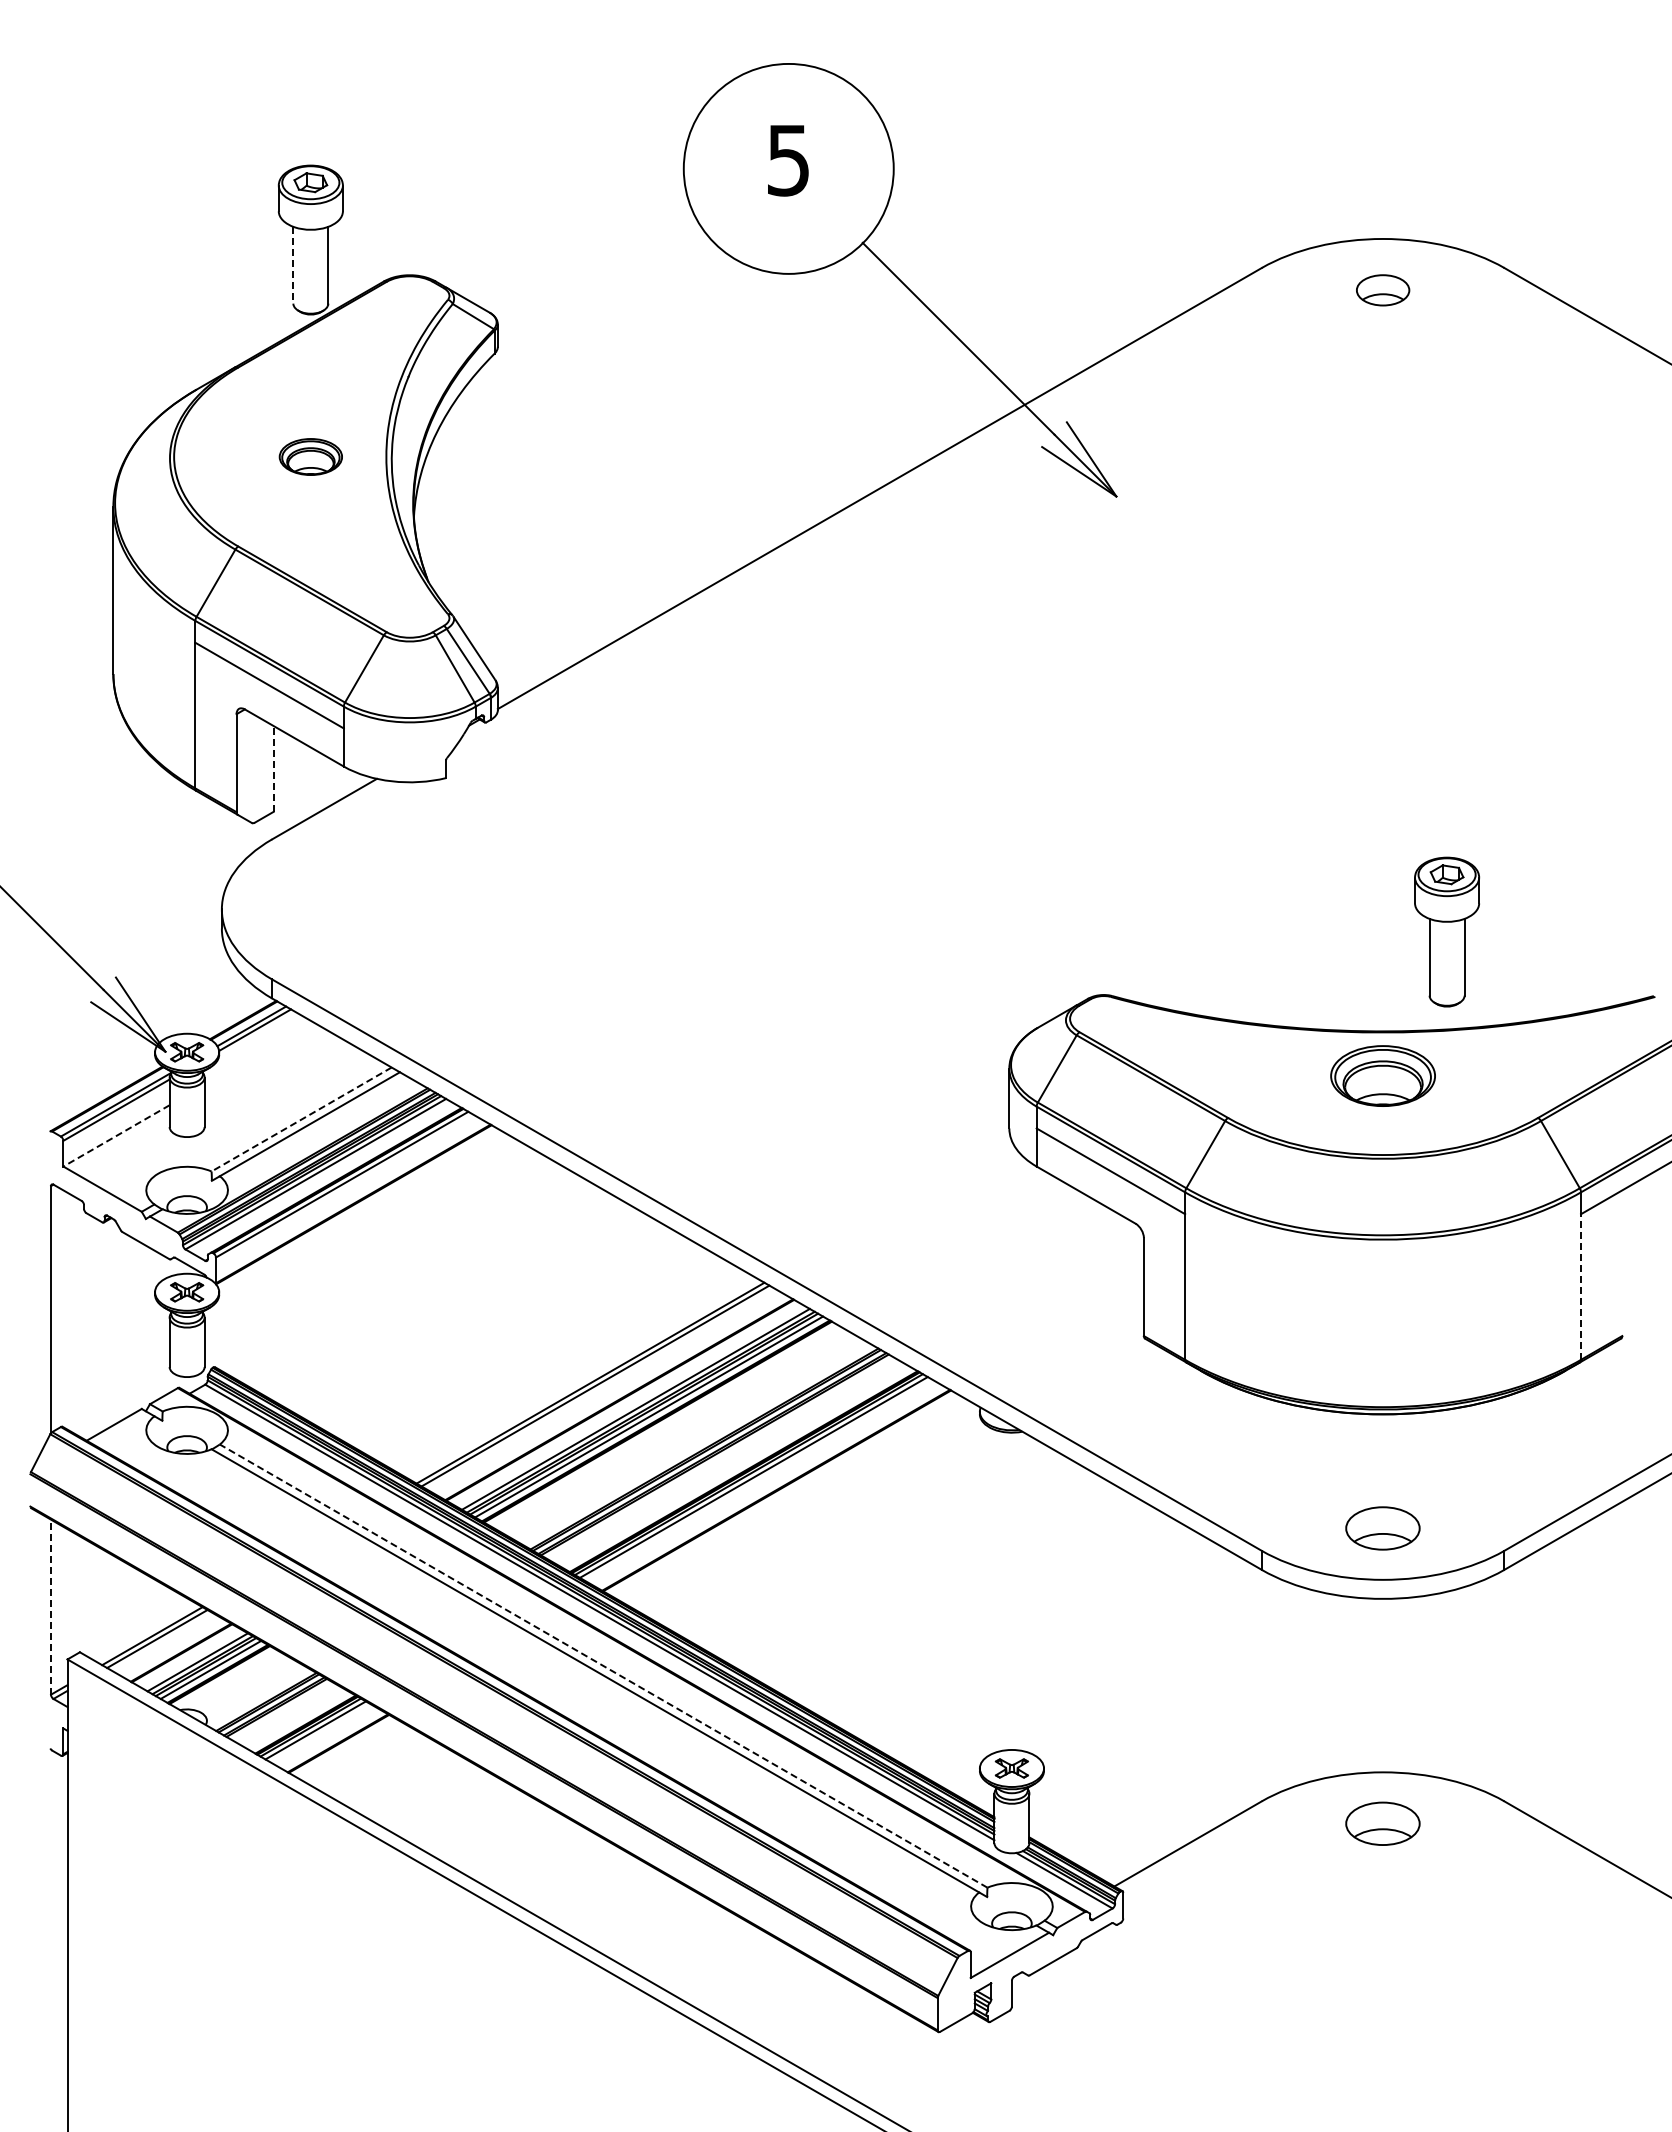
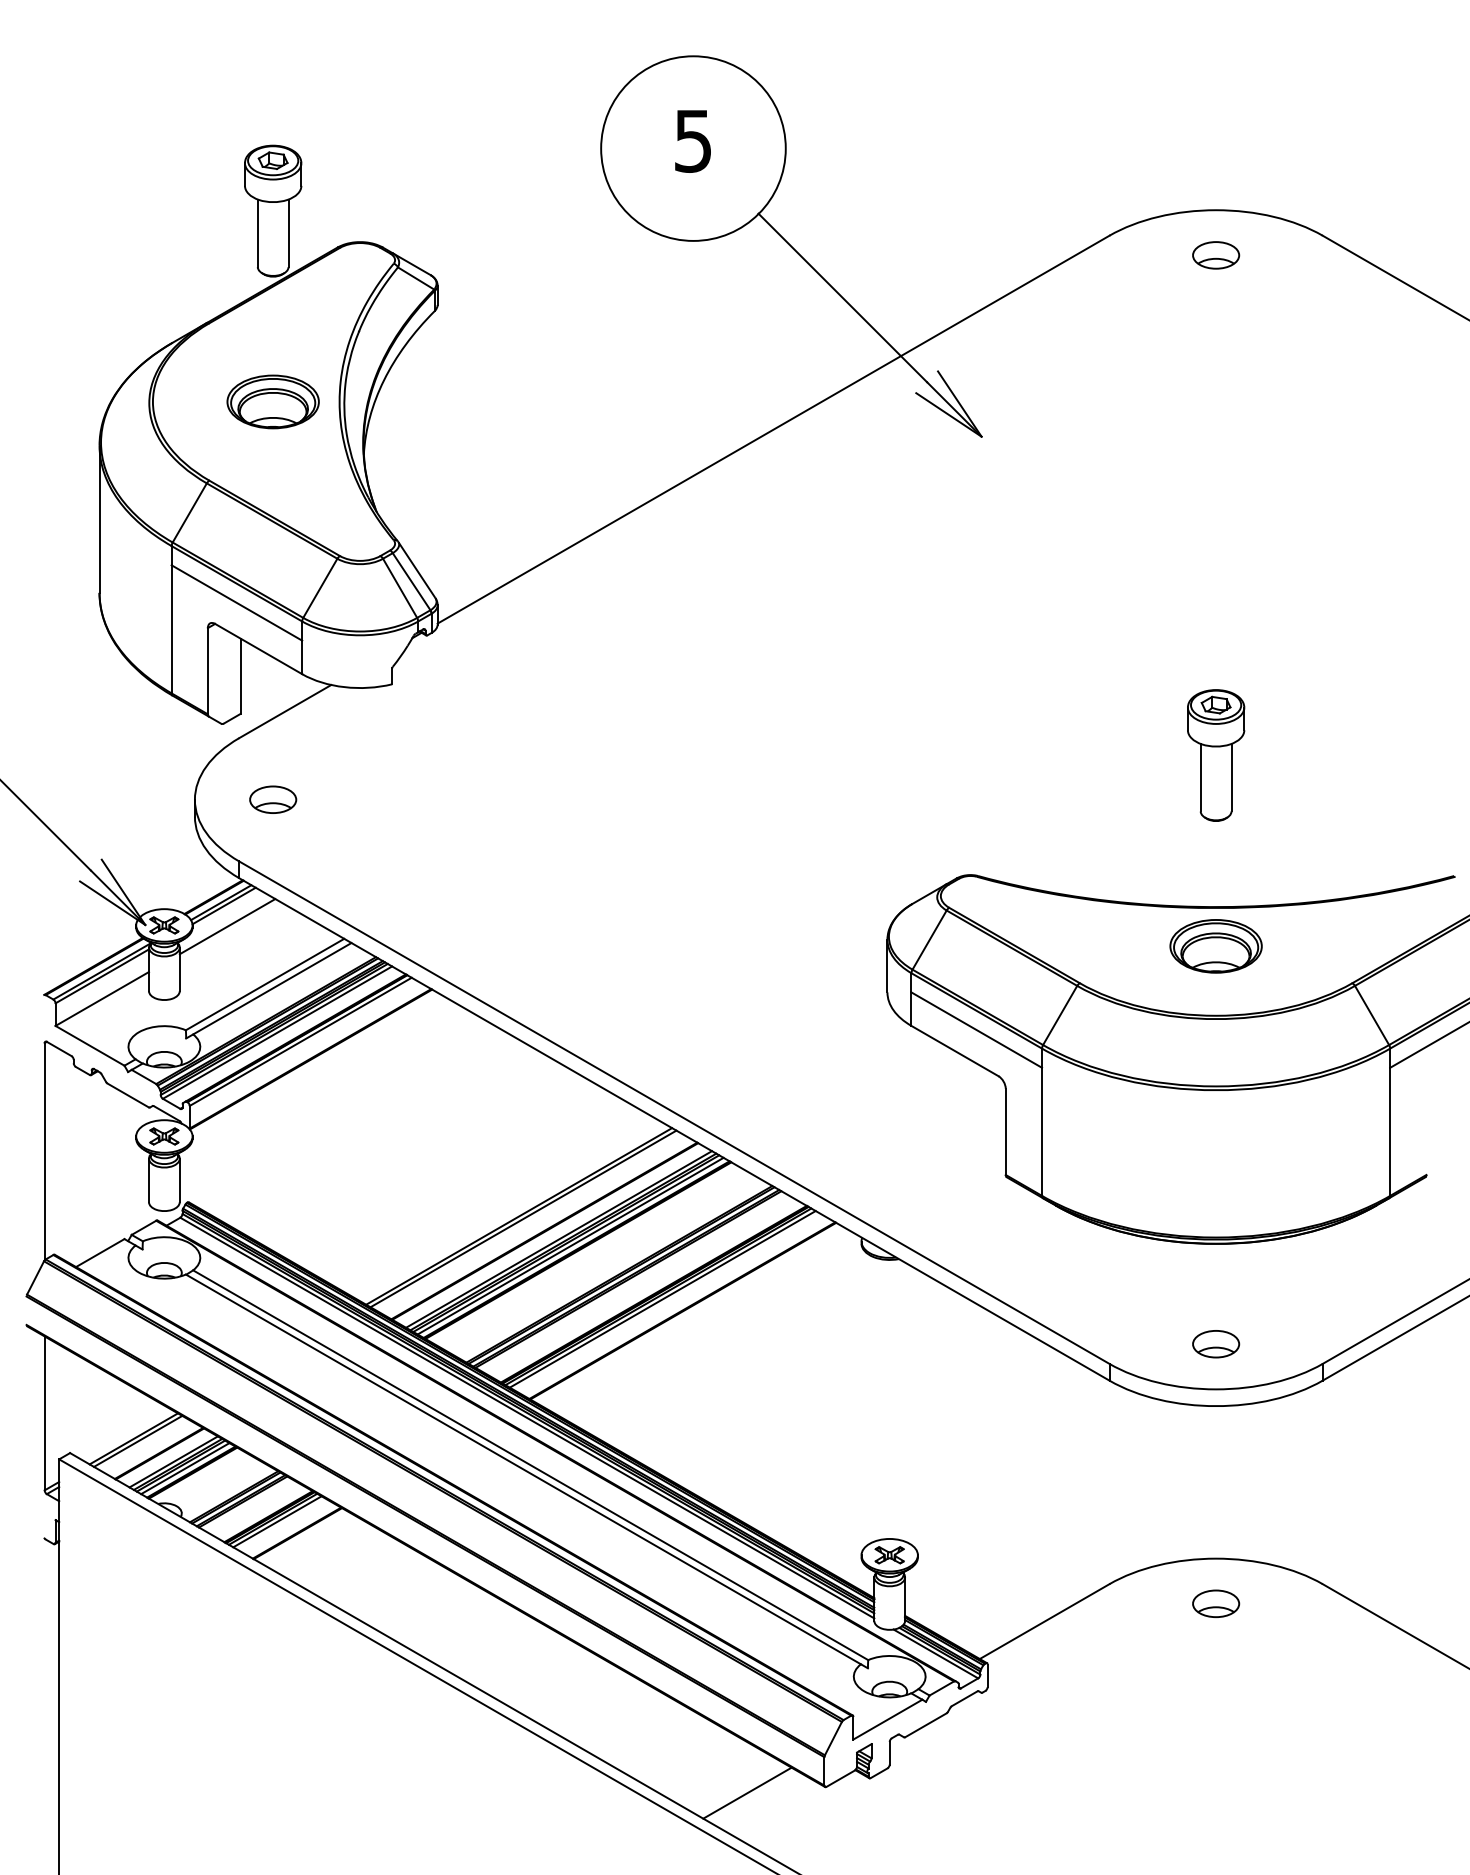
line: (293, 265) -> (257, 233), dashed -> solid
part: (310, 456) -> (272, 401), size x1.67
line: (273, 768) -> (240, 675), dashed -> solid
part: (310, 909) -> (272, 799), added
part: (1447, 931) -> (1216, 755), moved
line: (258, 1053) -> (227, 926), added
line: (301, 1119) -> (264, 984), dashed -> solid
line: (116, 1136) -> (102, 999), dashed -> solid
line: (1581, 1287) -> (1390, 1132), dashed -> solid
part: (1383, 1528) -> (1216, 1344), size x0.71
line: (51, 1607) -> (45, 1413), dashed -> solid
line: (603, 1665) -> (530, 1464), dashed -> solid
part: (1383, 1823) -> (1216, 1603), size x0.71
line: (849, 2039) -> (746, 1793), added

